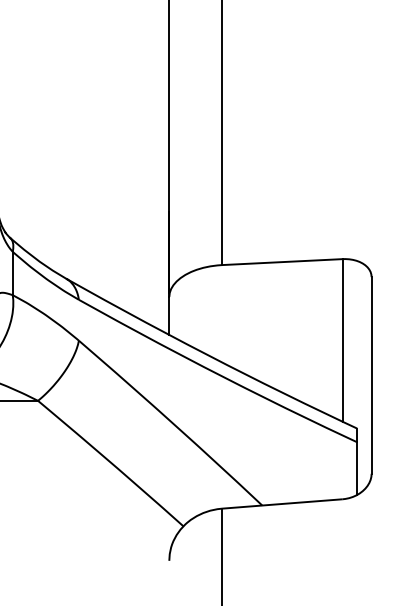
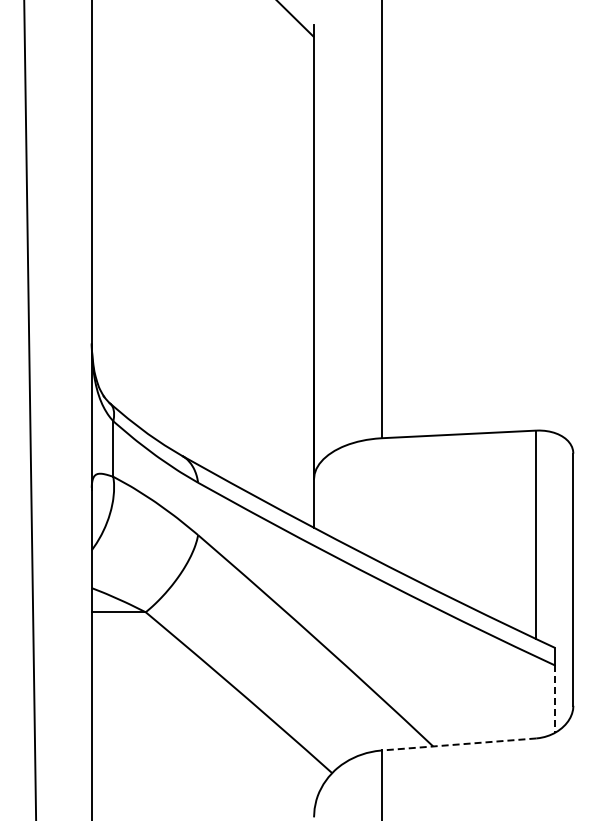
line: (356, 468) -> (554, 699), solid -> dashed
line: (282, 503) -> (458, 744), solid -> dashed

